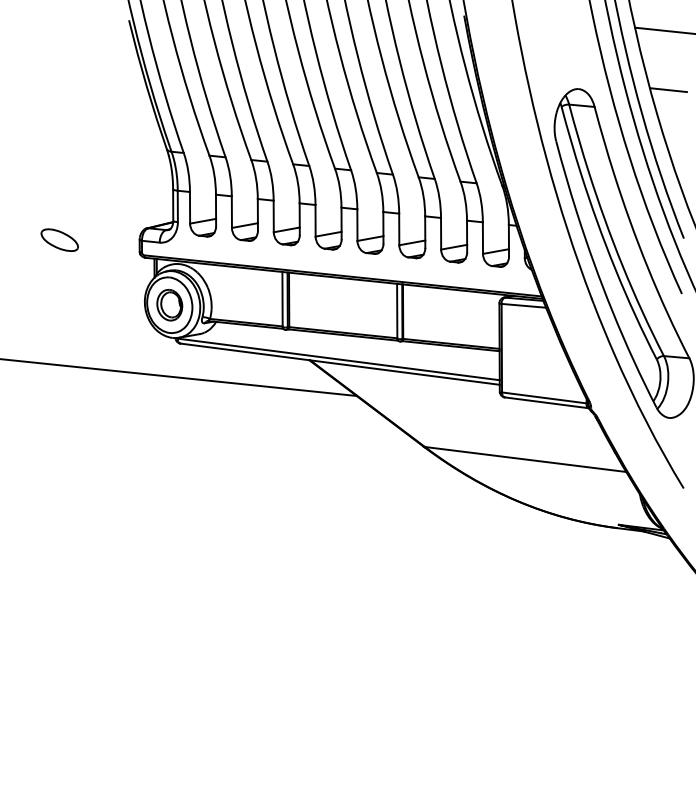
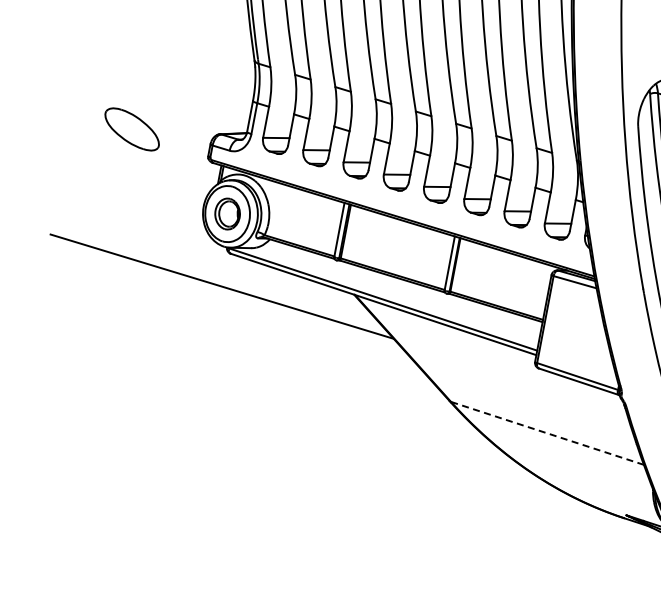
part: (59, 239) -> (131, 128), size x1.6
line: (525, 459) -> (547, 433), solid -> dashed

